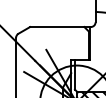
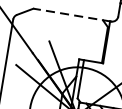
line: (60, 27) -> (72, 15), solid -> dashed

